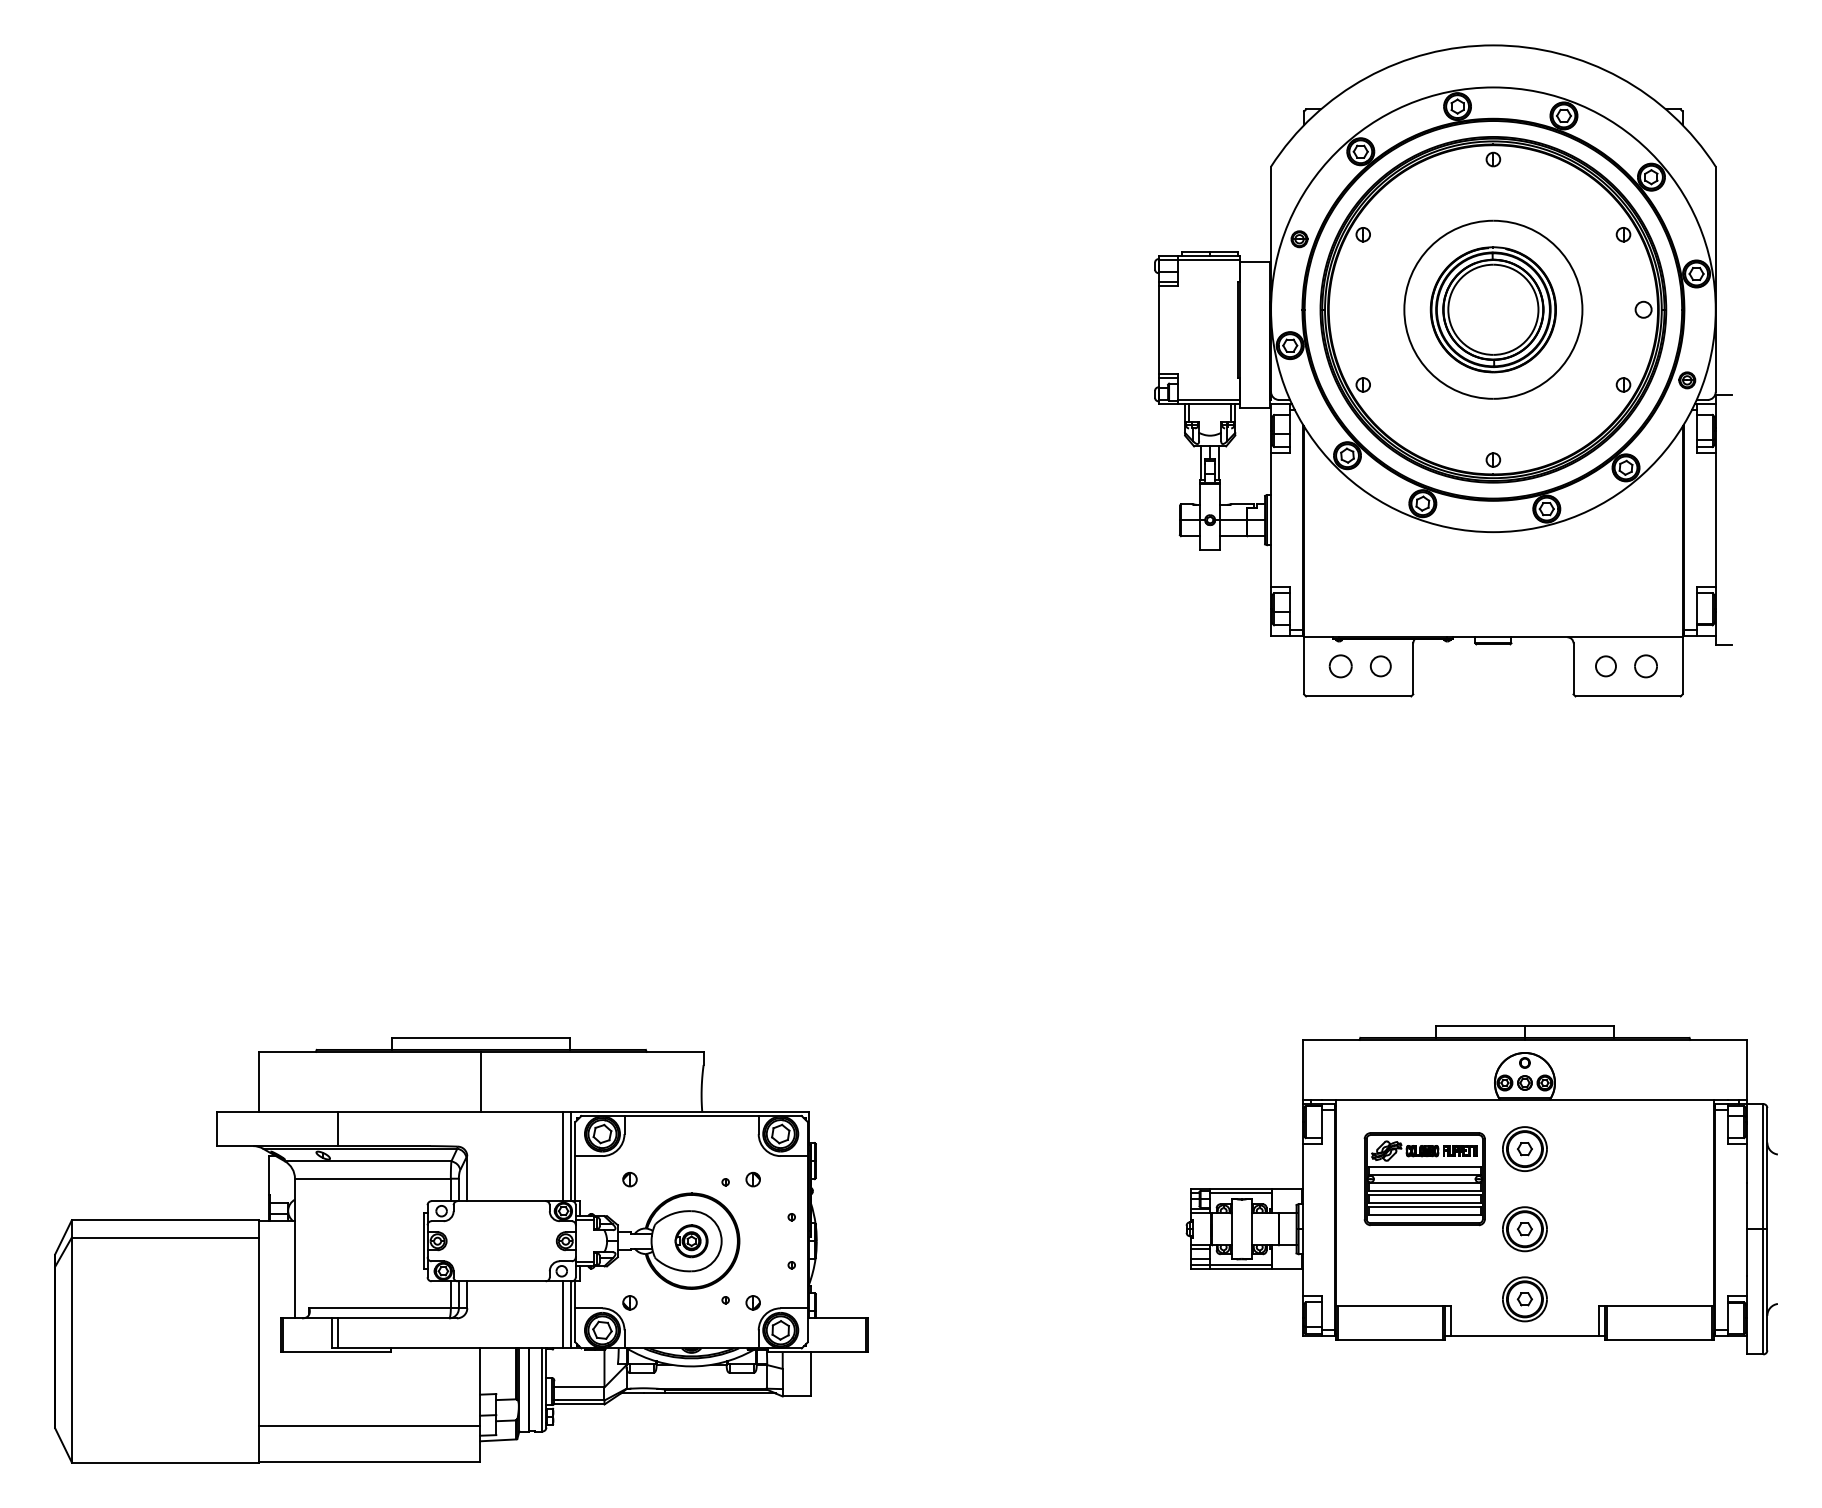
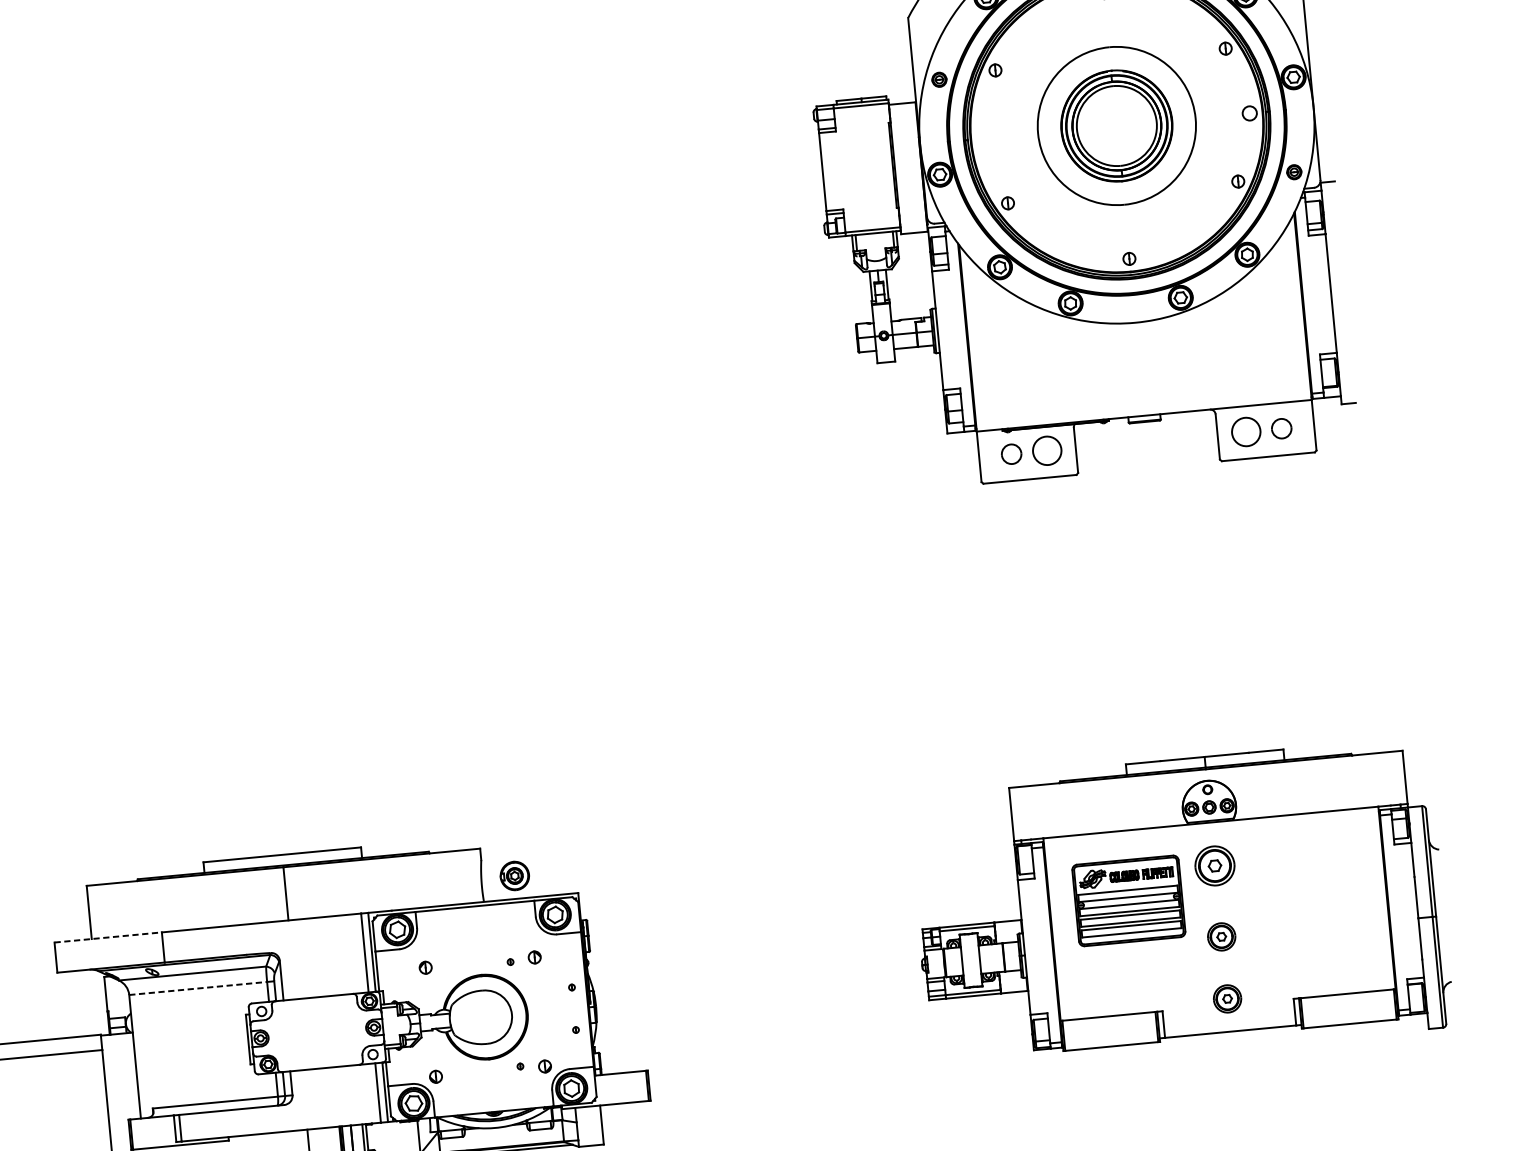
circle: (1380, 666) -> (1046, 451), size x1.6
circle: (1605, 666) -> (1245, 432), size x1.6
line: (277, 1112) -> (108, 937), solid -> dashed
line: (372, 1178) -> (197, 988), solid -> dashed
part: (1524, 1229) -> (1221, 937), size x0.7
part: (691, 1241) -> (514, 876), moved
part: (1524, 1299) -> (1227, 999), size x0.7

